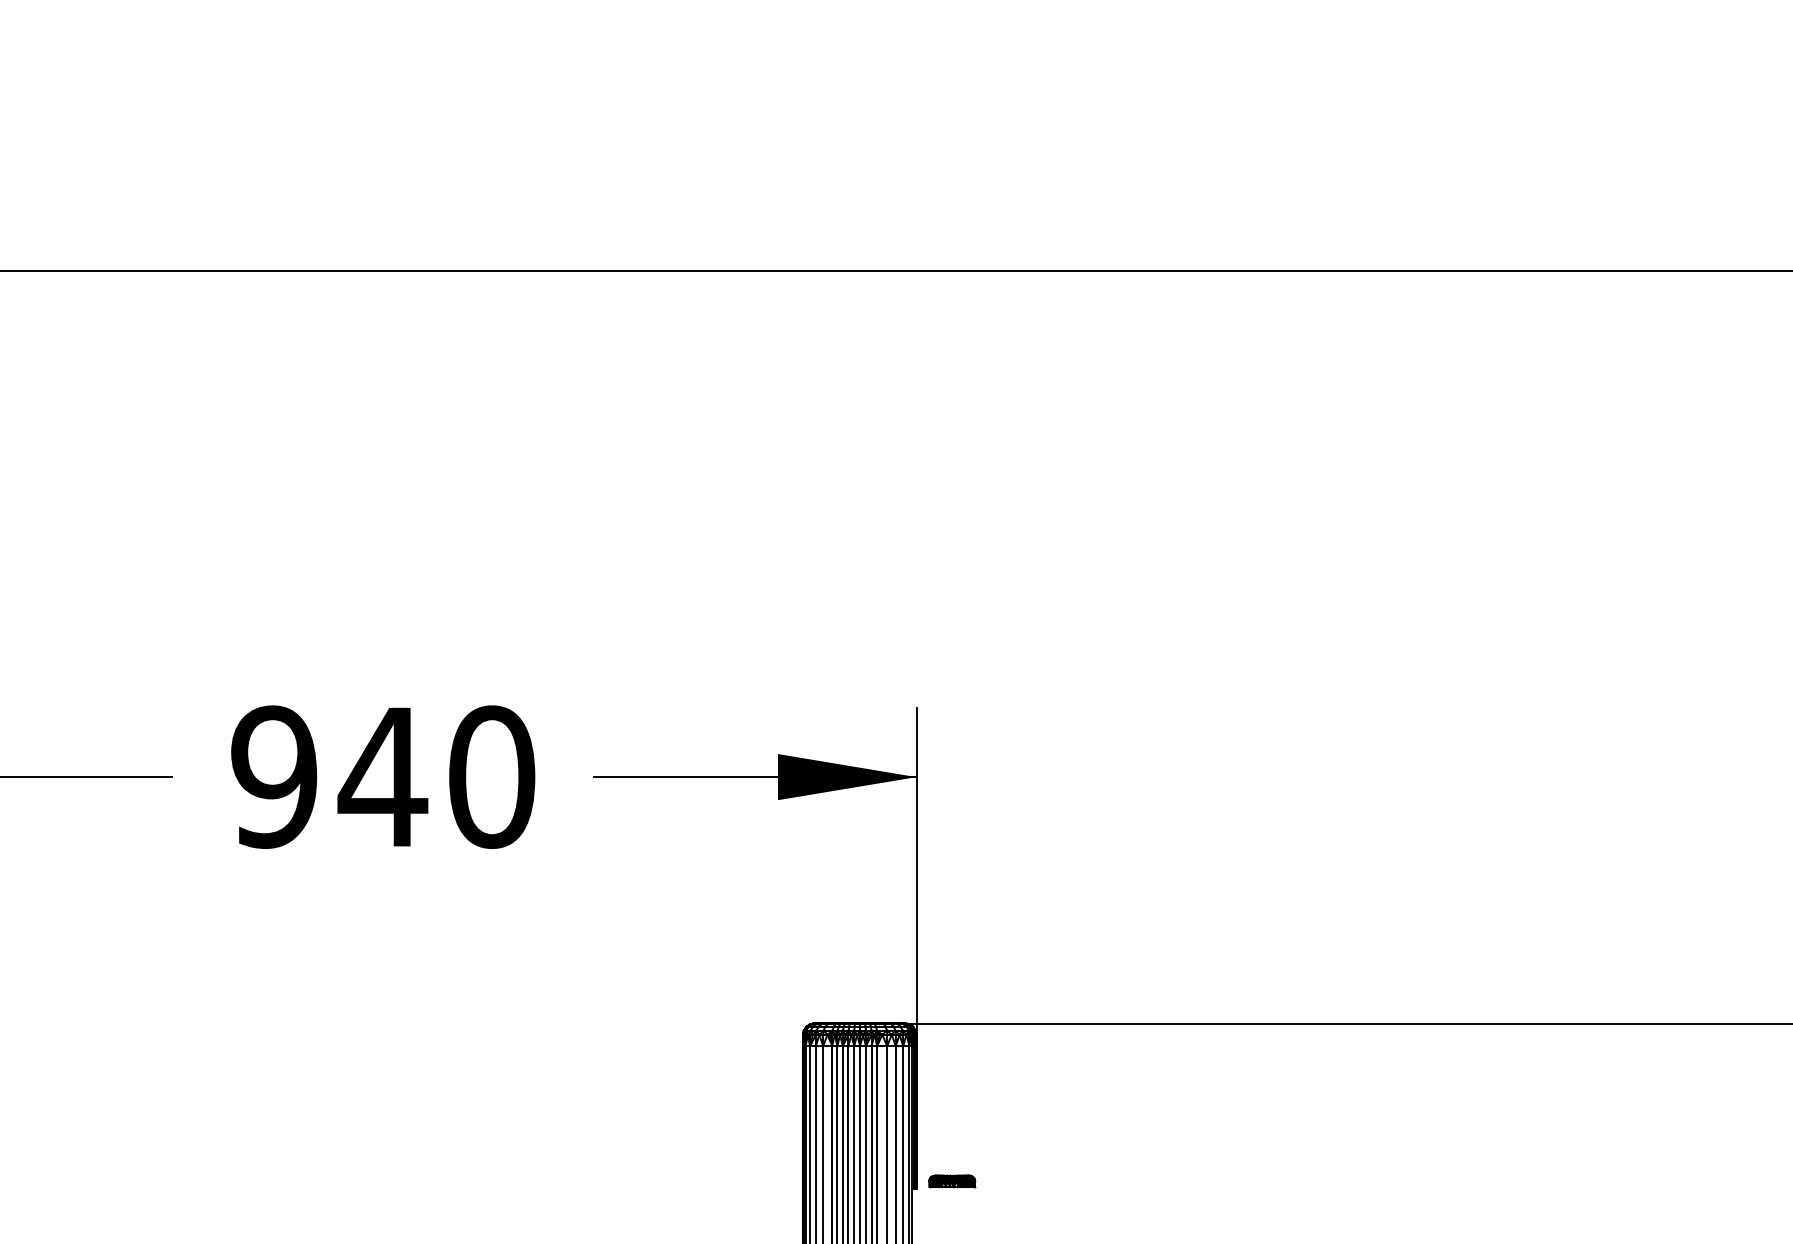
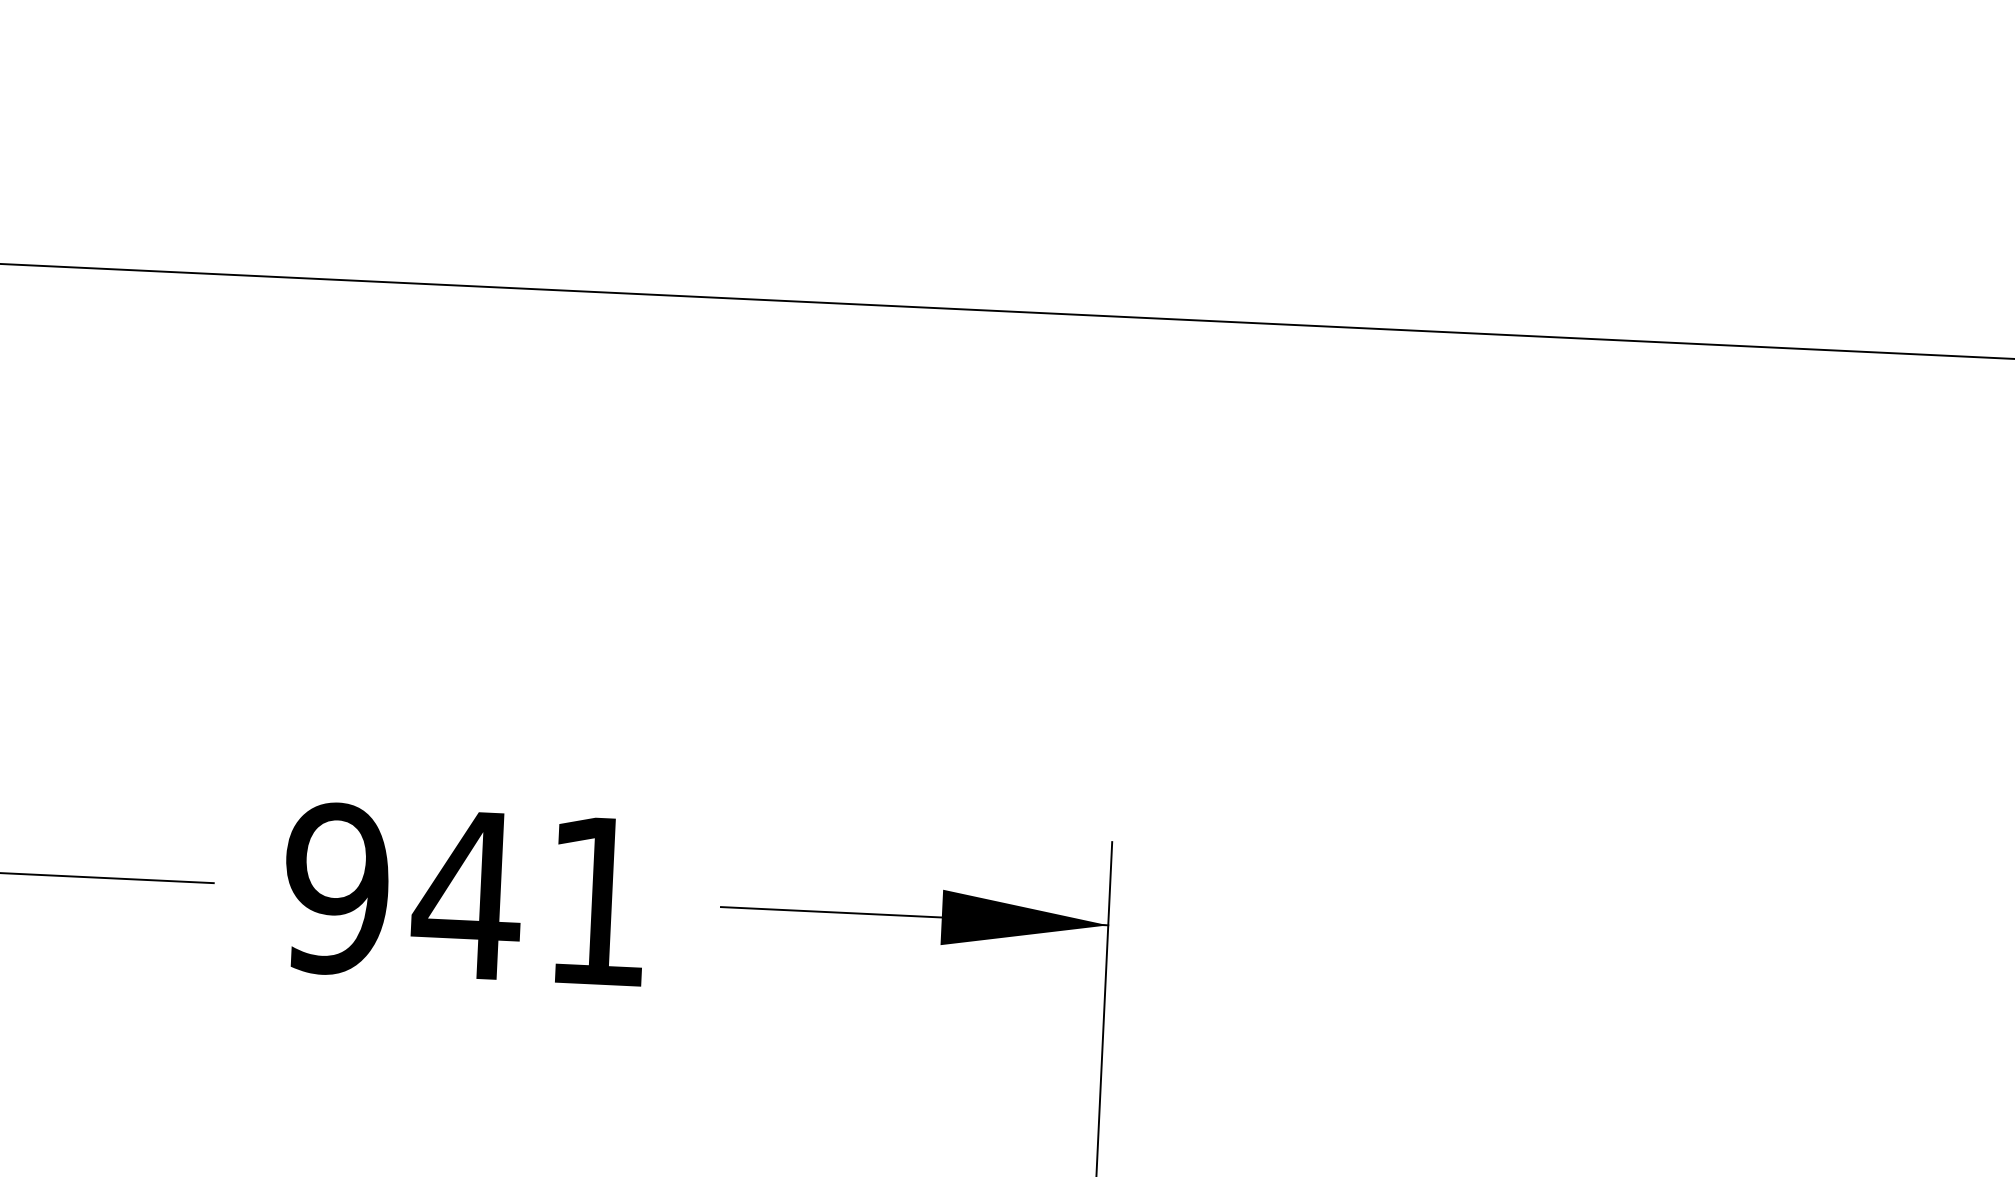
text: (492, 776) -> (598, 900), 940 -> 941

